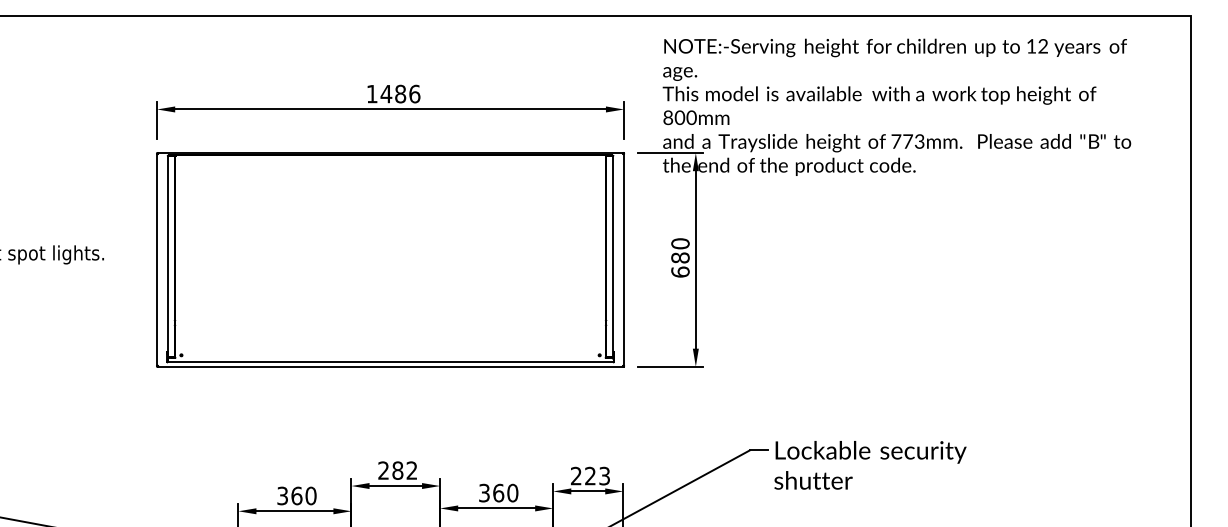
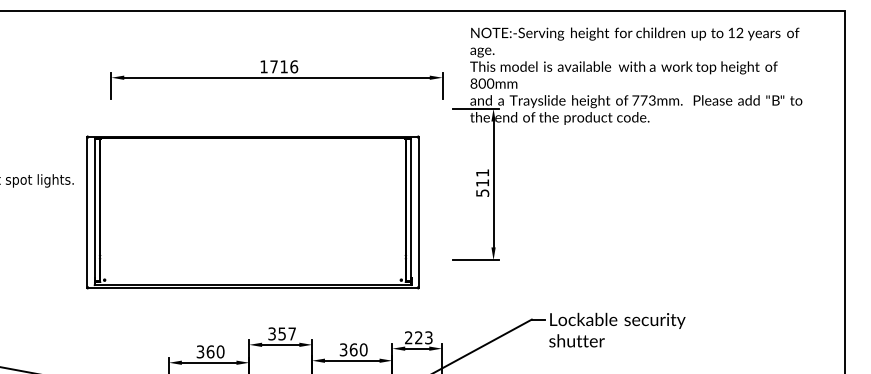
text: (392, 93) -> (278, 66), 1486 -> 1716
text: (680, 257) -> (482, 182), 680 -> 511
part: (389, 259) -> (252, 212), moved
text: (396, 470) -> (281, 333), 282 -> 357

